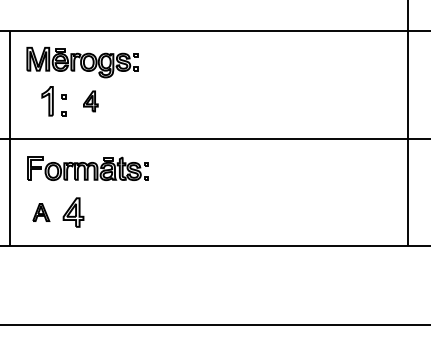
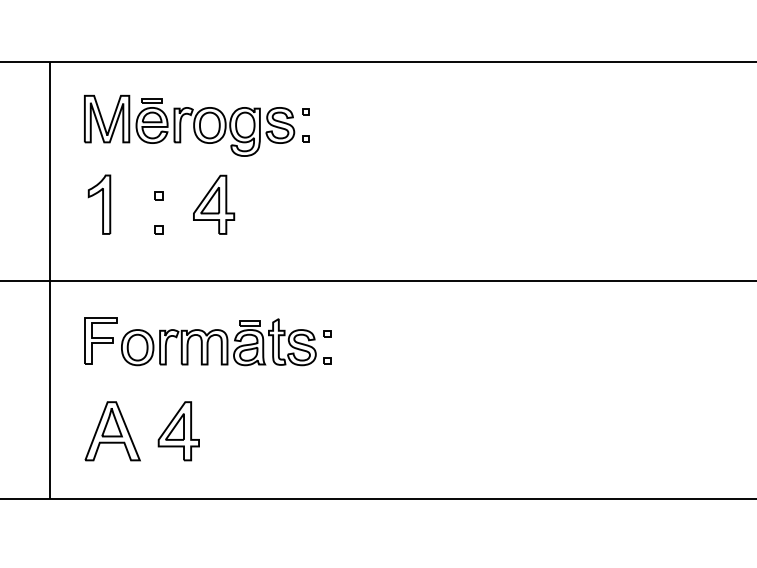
part: (47, 101) -> (99, 205), moved
part: (90, 101) -> (213, 205), size x1.43
part: (41, 212) -> (113, 431), size x1.67

